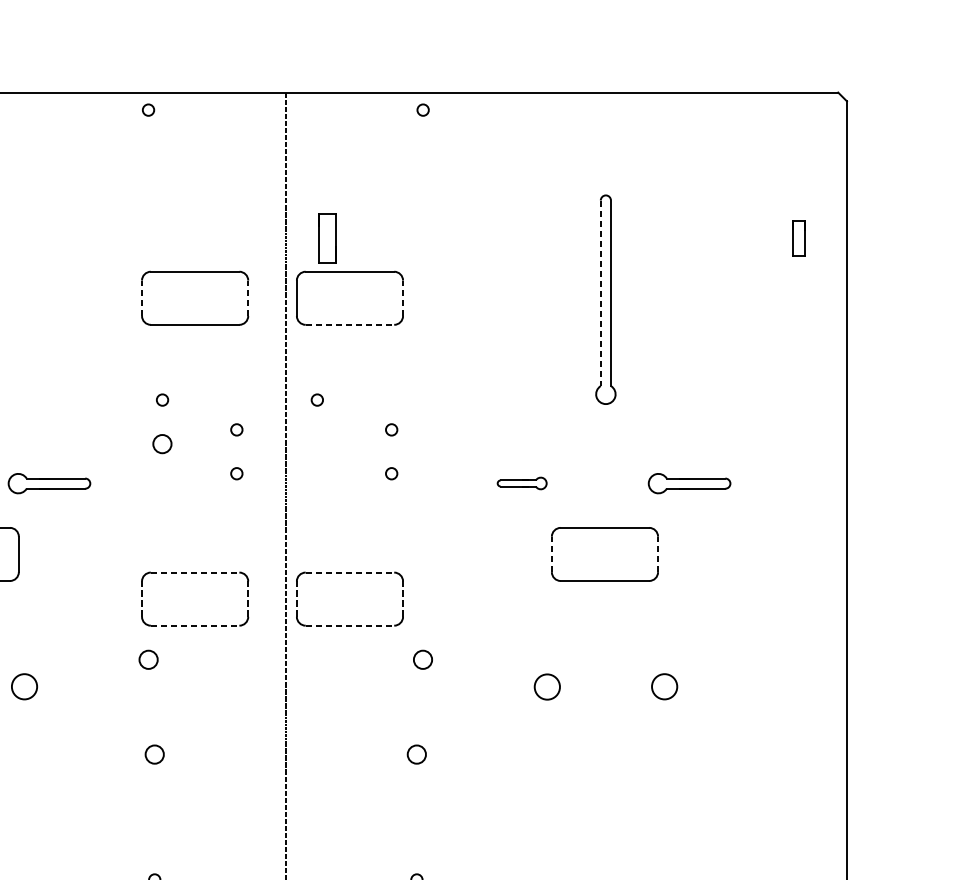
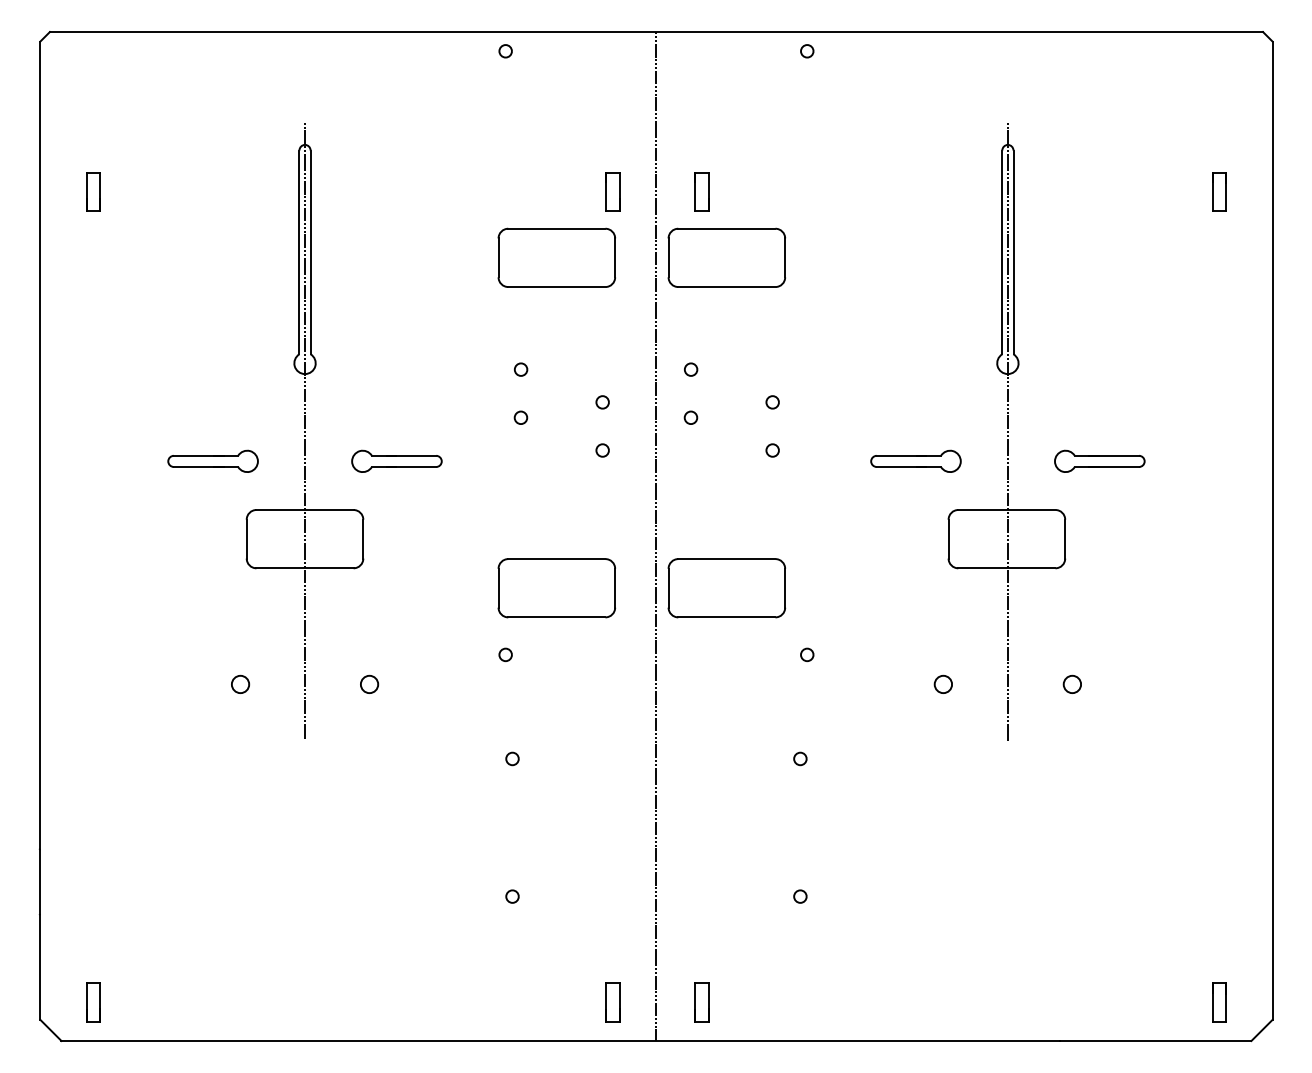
part: (245, 237) -> (612, 191), added
part: (326, 237) -> (701, 191), size x0.71
line: (600, 293) -> (1002, 252), dashed -> solid
line: (141, 297) -> (498, 257), dashed -> solid
line: (248, 297) -> (615, 257), dashed -> solid
line: (403, 297) -> (785, 257), dashed -> solid
line: (349, 325) -> (726, 287), dashed -> solid
circle: (162, 443) -> (520, 417), size x0.62
circle: (316, 443) -> (690, 417), added
line: (605, 456) -> (1007, 431), added
part: (521, 482) -> (915, 460), size x1.67
line: (551, 553) -> (948, 538), dashed -> solid
line: (658, 553) -> (1065, 538), dashed -> solid
line: (194, 572) -> (556, 559), dashed -> solid
line: (349, 572) -> (726, 559), dashed -> solid
line: (141, 598) -> (498, 587), dashed -> solid
line: (248, 598) -> (615, 587), dashed -> solid
line: (296, 598) -> (668, 587), dashed -> solid
line: (403, 598) -> (785, 587), dashed -> solid
line: (194, 625) -> (556, 617), dashed -> solid
line: (349, 625) -> (726, 617), dashed -> solid
circle: (148, 659) -> (505, 654), size x0.62
circle: (423, 659) -> (807, 654), size x0.62
circle: (546, 685) -> (942, 683), size x0.62
circle: (24, 686) -> (369, 684), size x0.62
circle: (664, 686) -> (1072, 684), size x0.62
circle: (154, 754) -> (512, 758), size x0.62
circle: (417, 754) -> (800, 758), size x0.62

